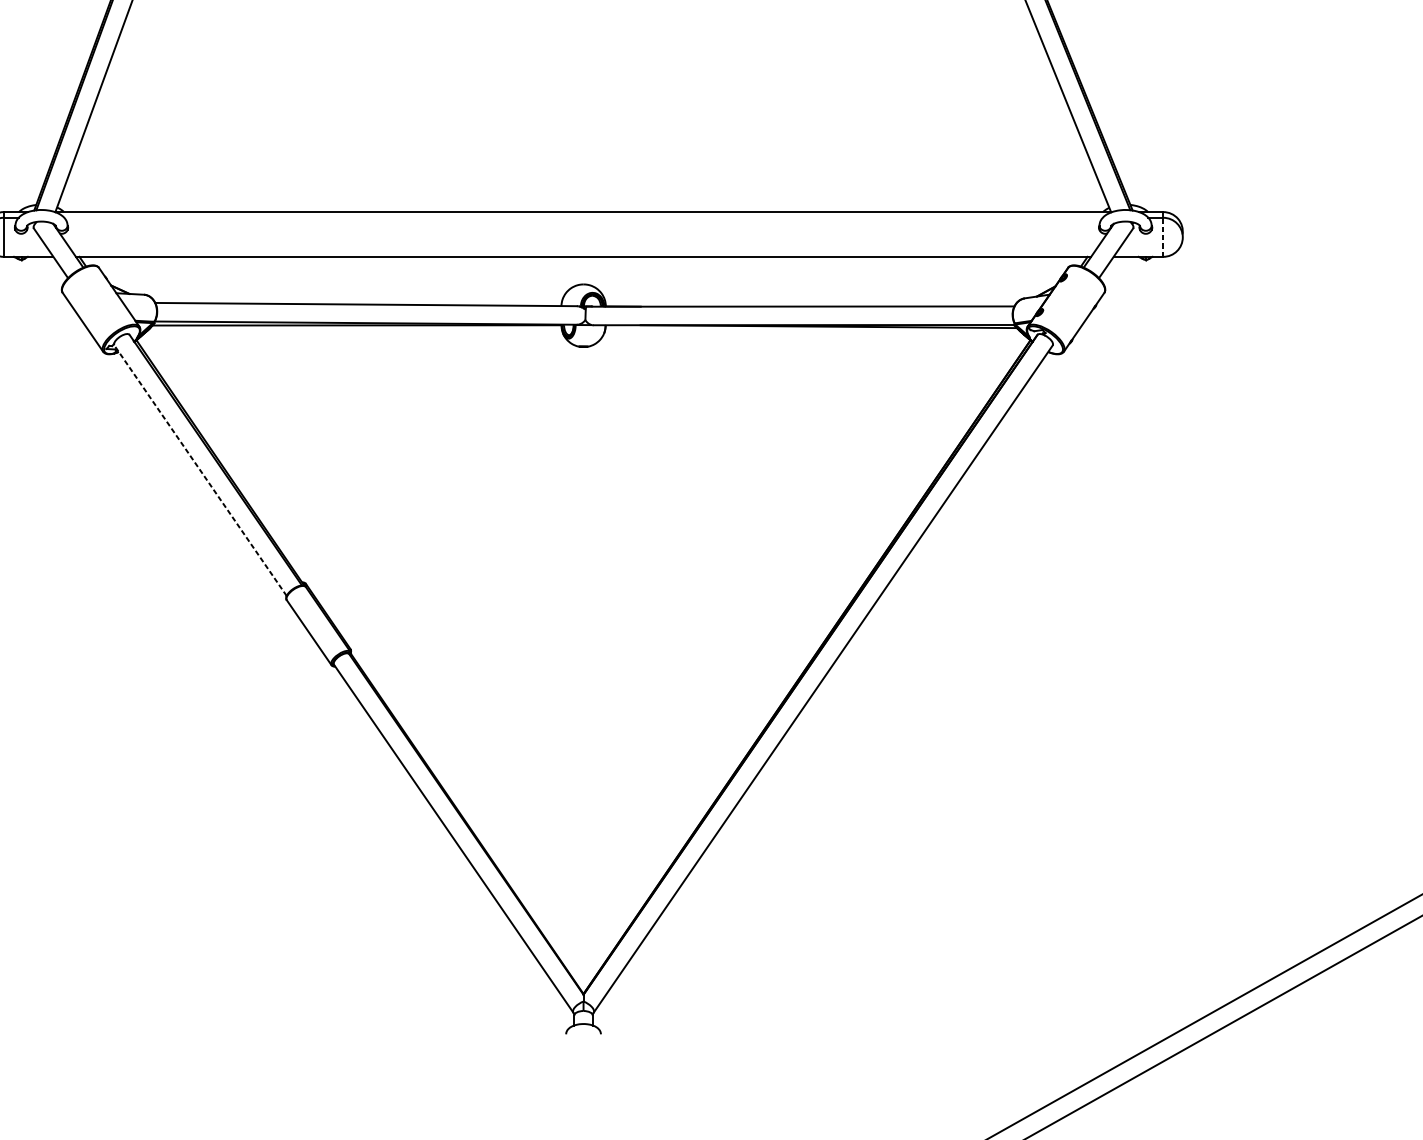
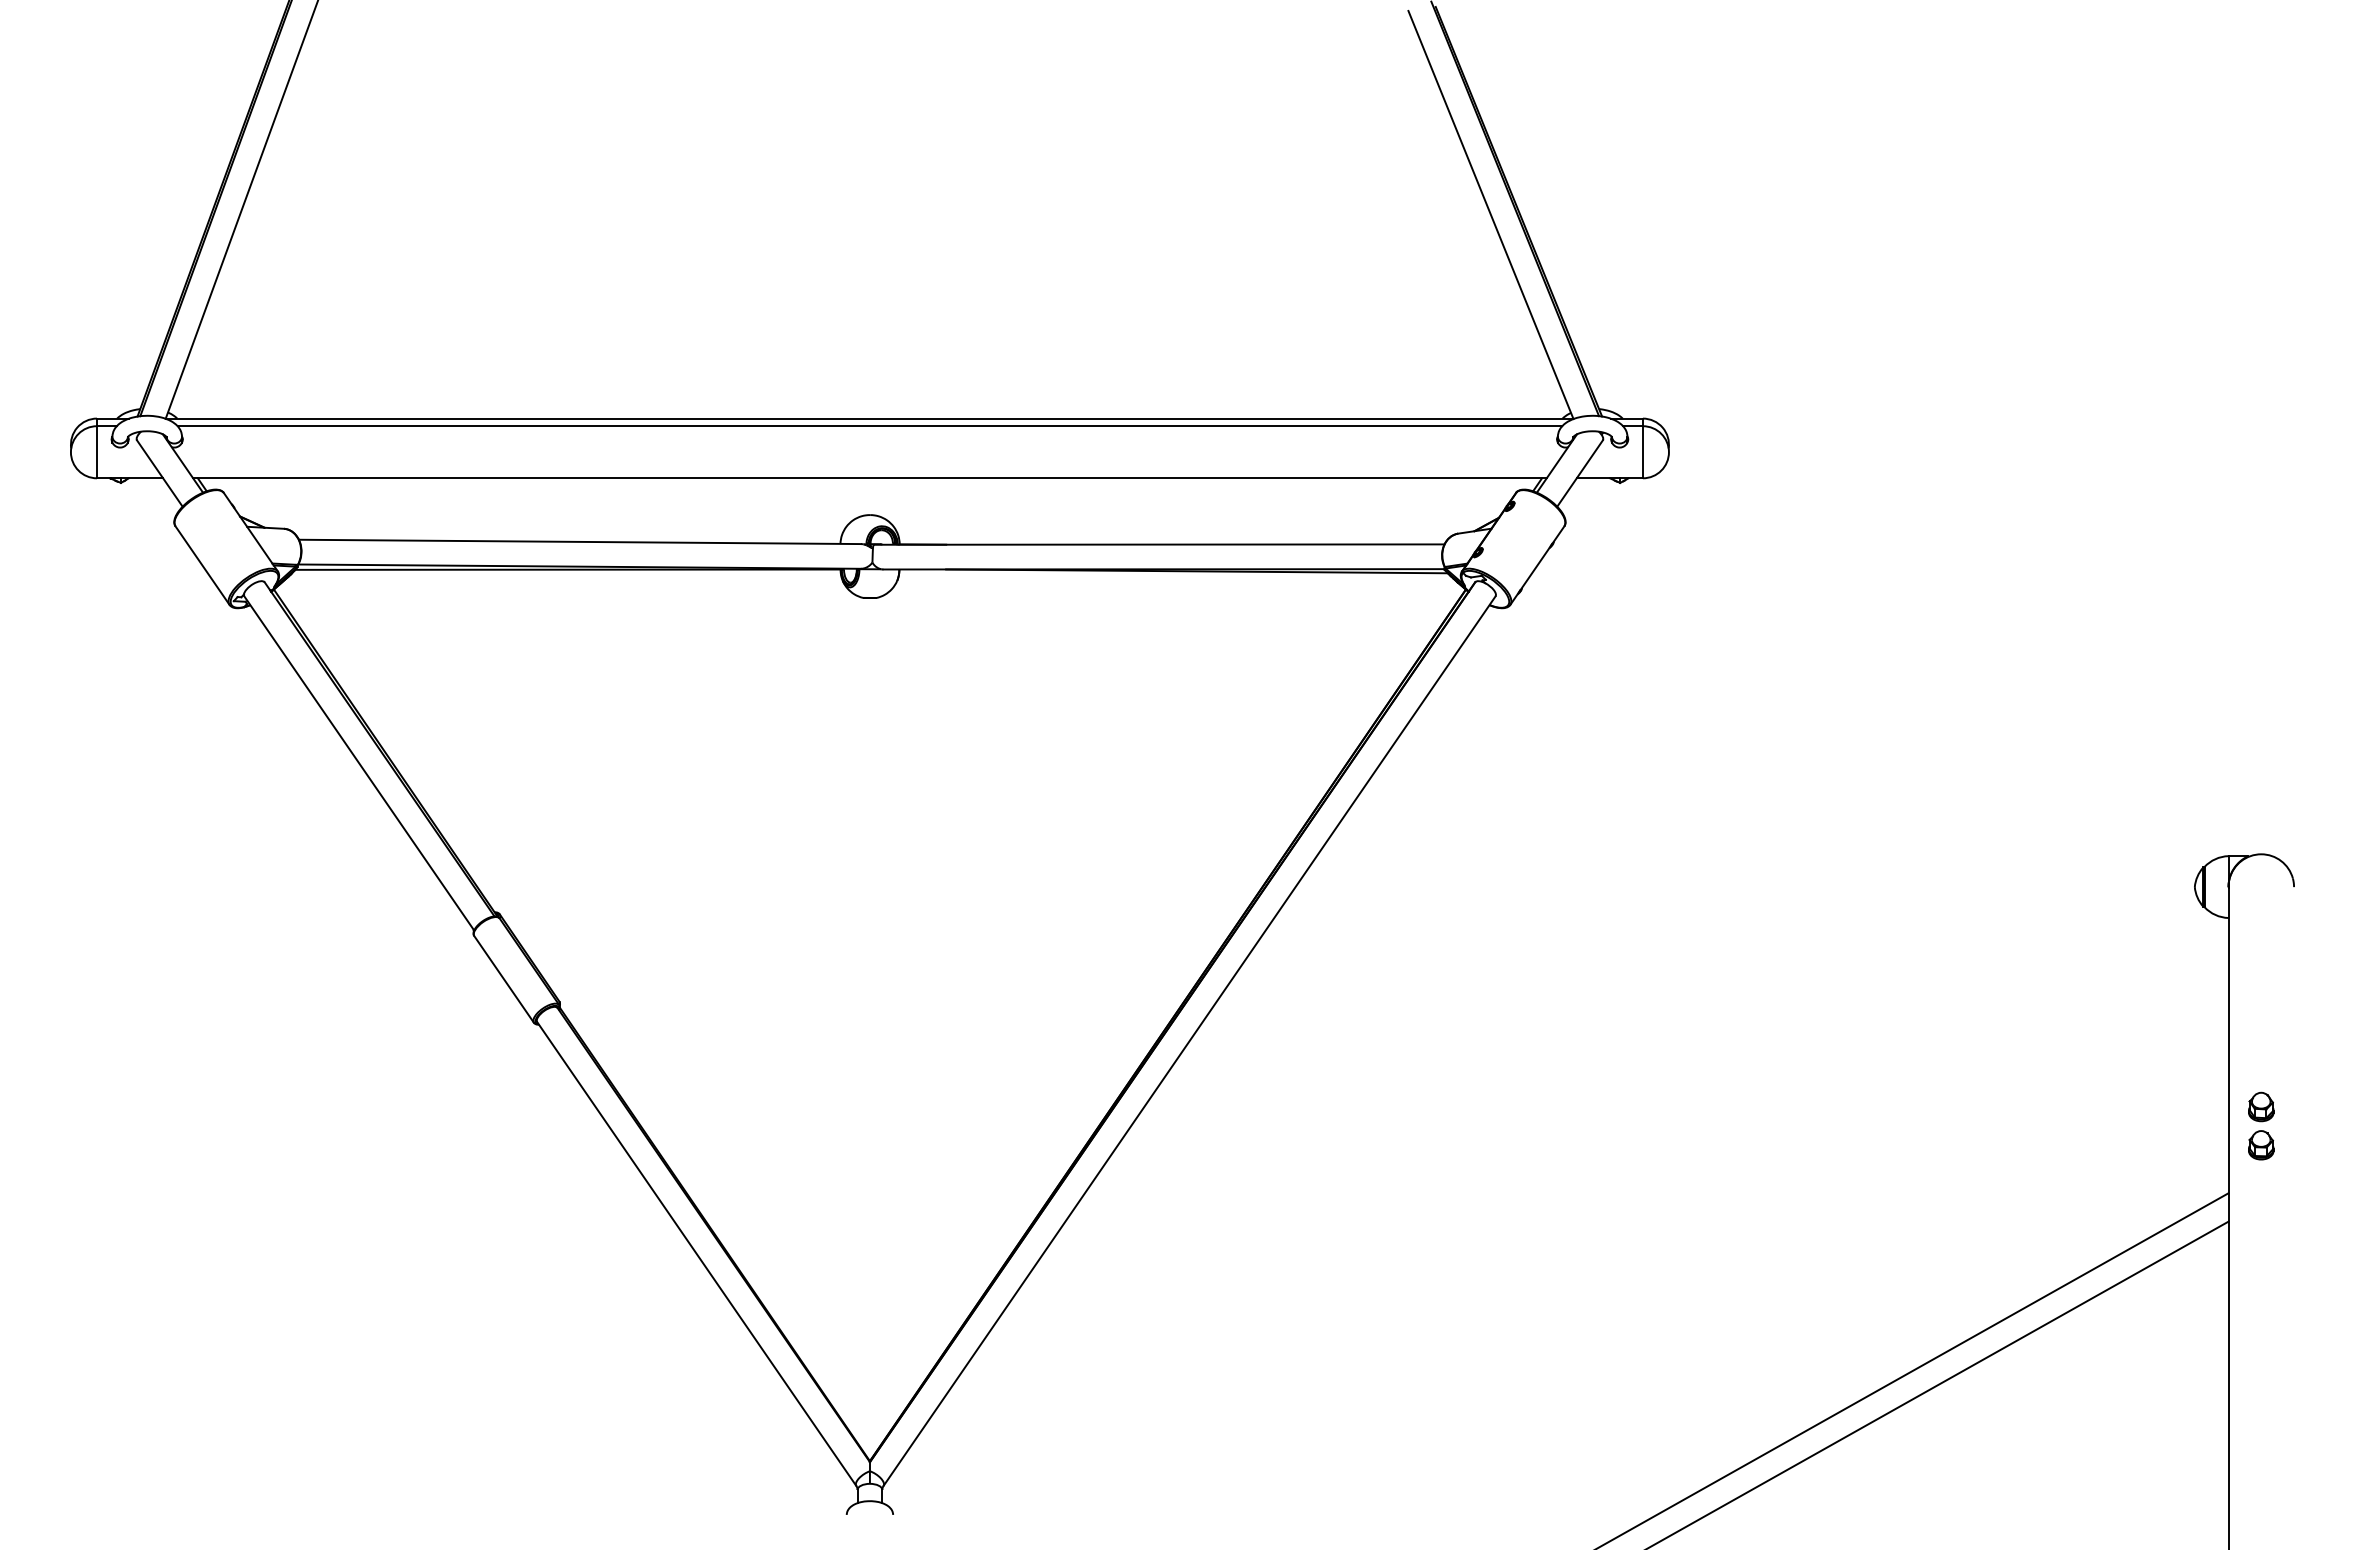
line: (583, 218) -> (869, 426), added
line: (1162, 236) -> (1642, 451), dashed -> solid
line: (200, 470) -> (359, 763), dashed -> solid

